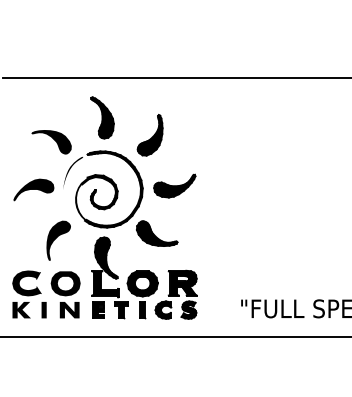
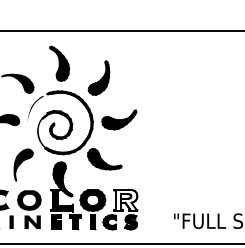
fill: (182, 283) -> (125, 200), removed

